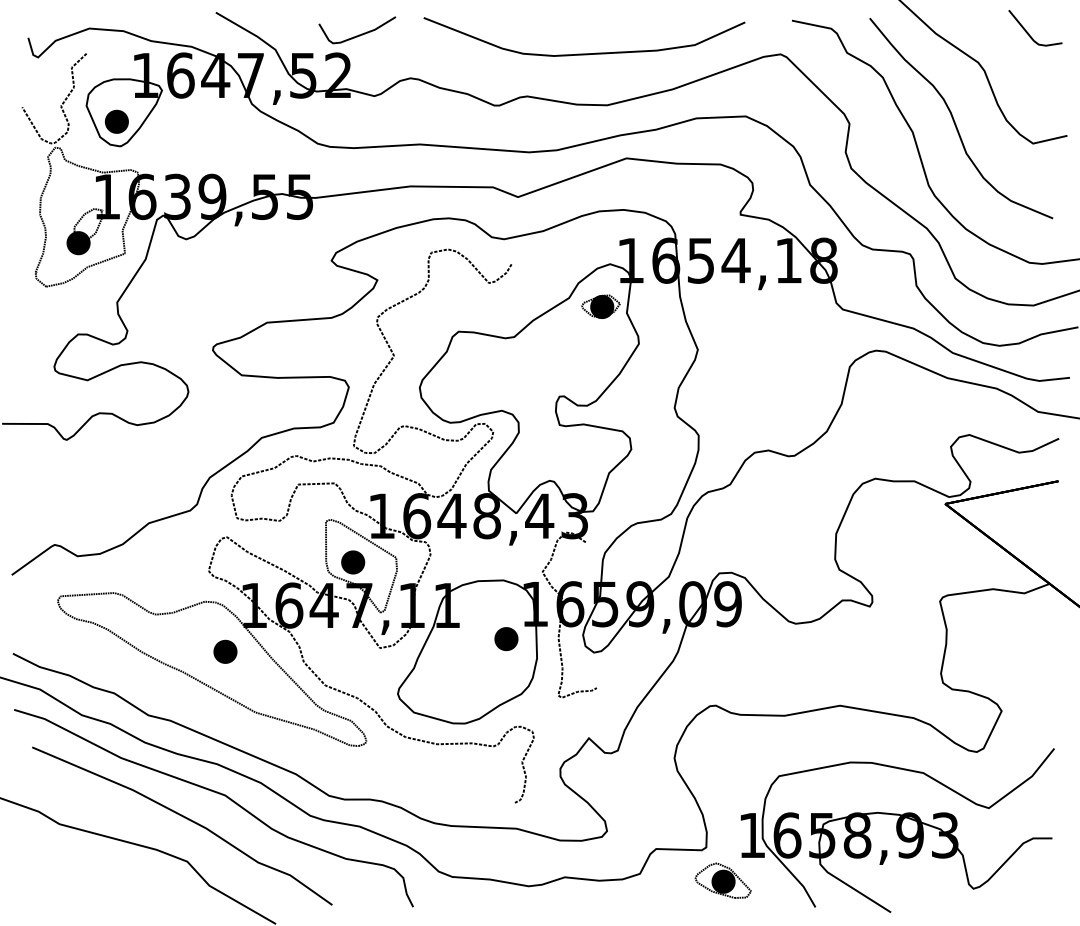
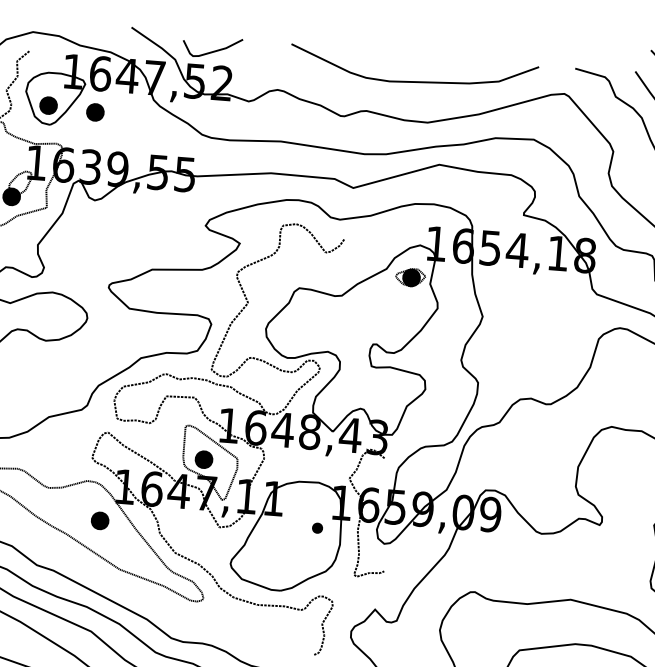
curve: (358, 34) -> (213, 50), moved
part: (177, 125) -> (95, 112), added
part: (506, 639) -> (317, 528), size x0.6

